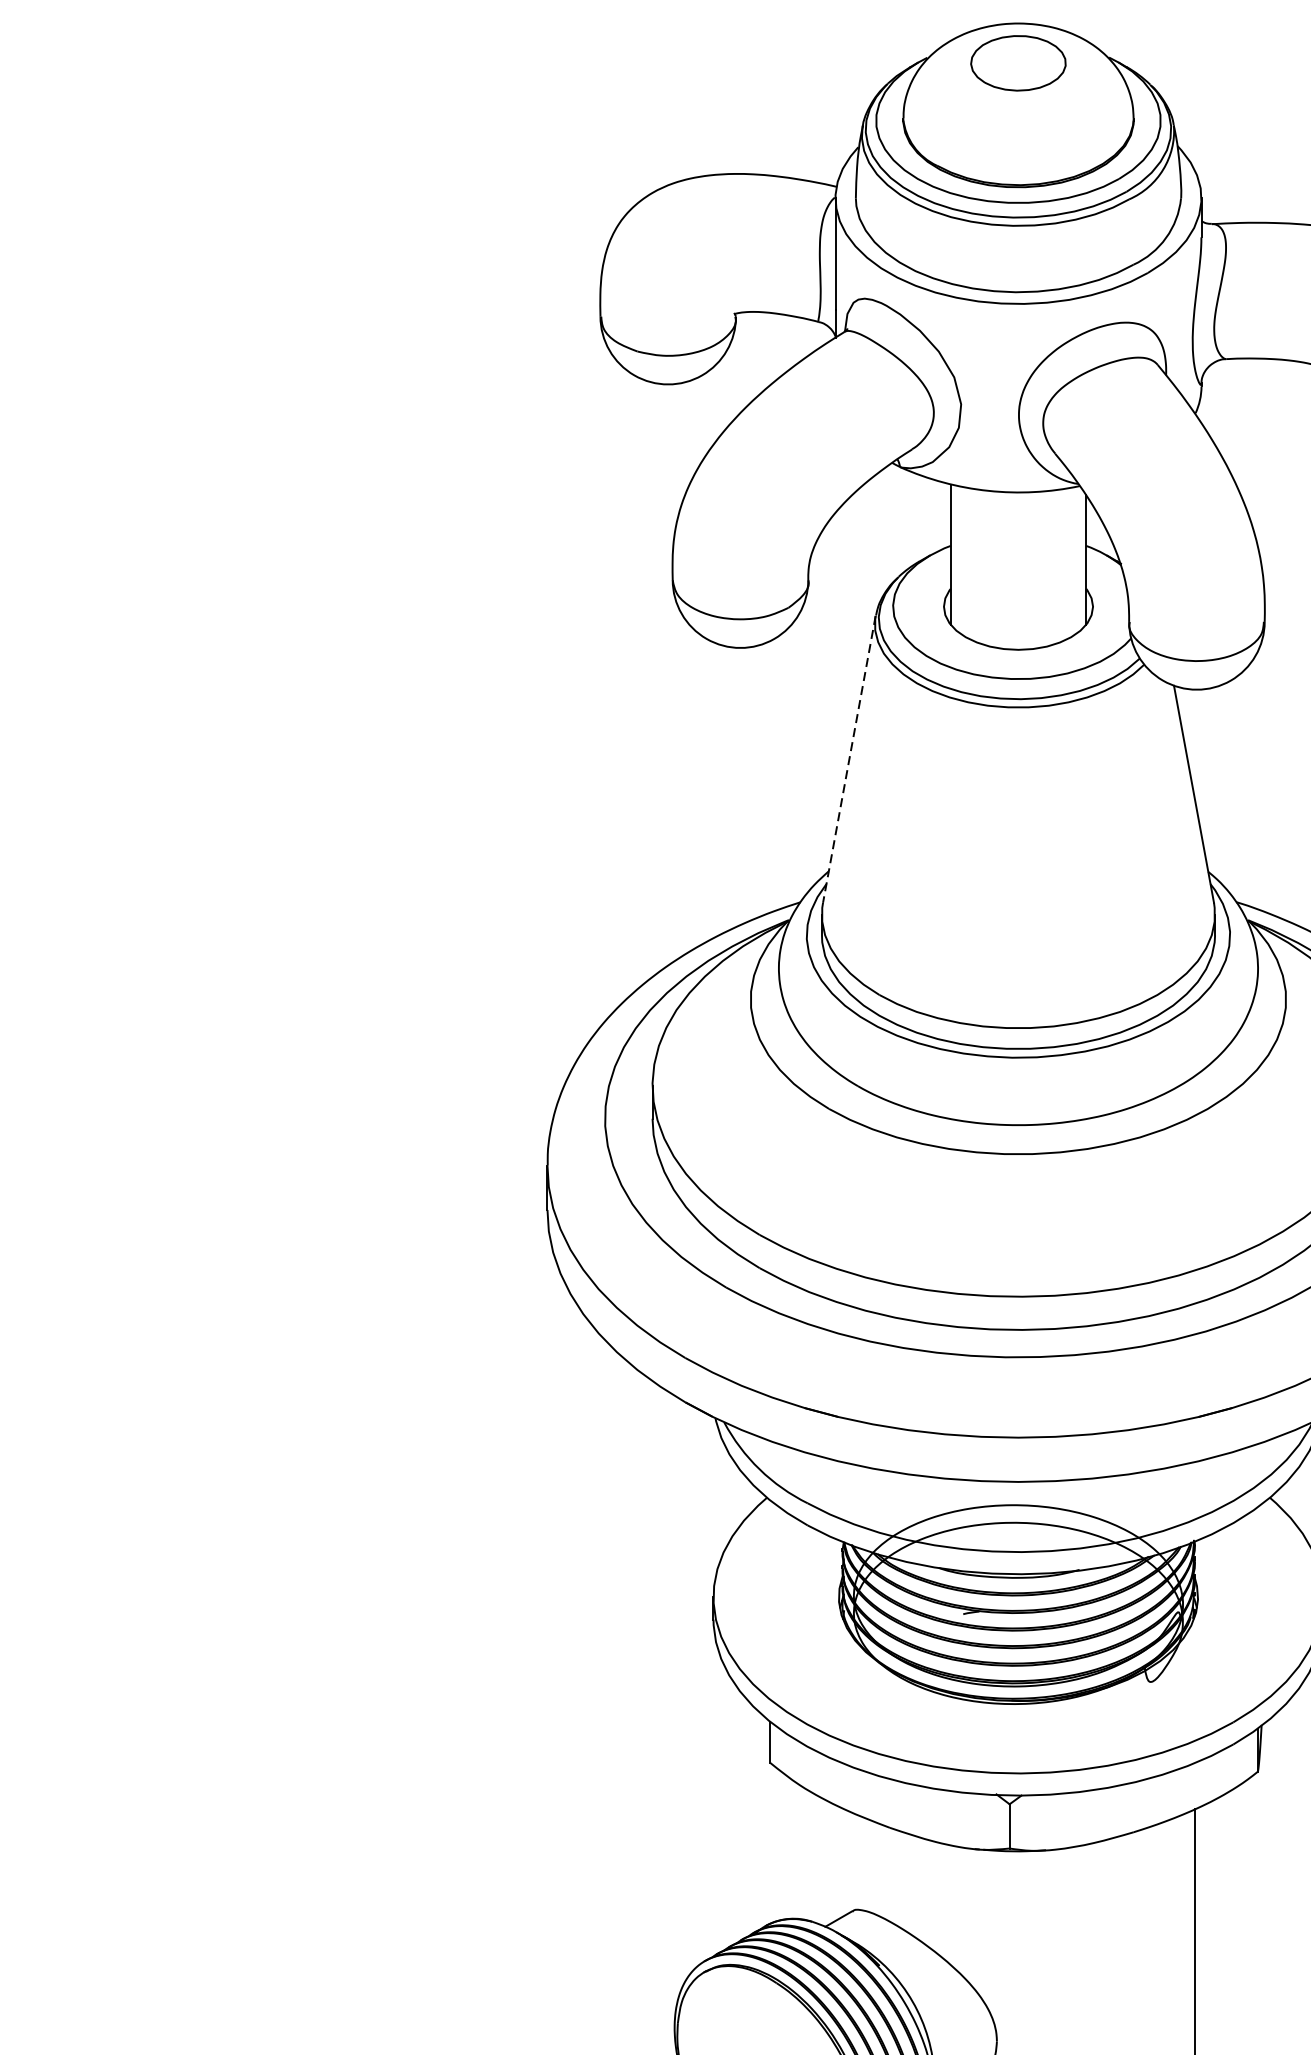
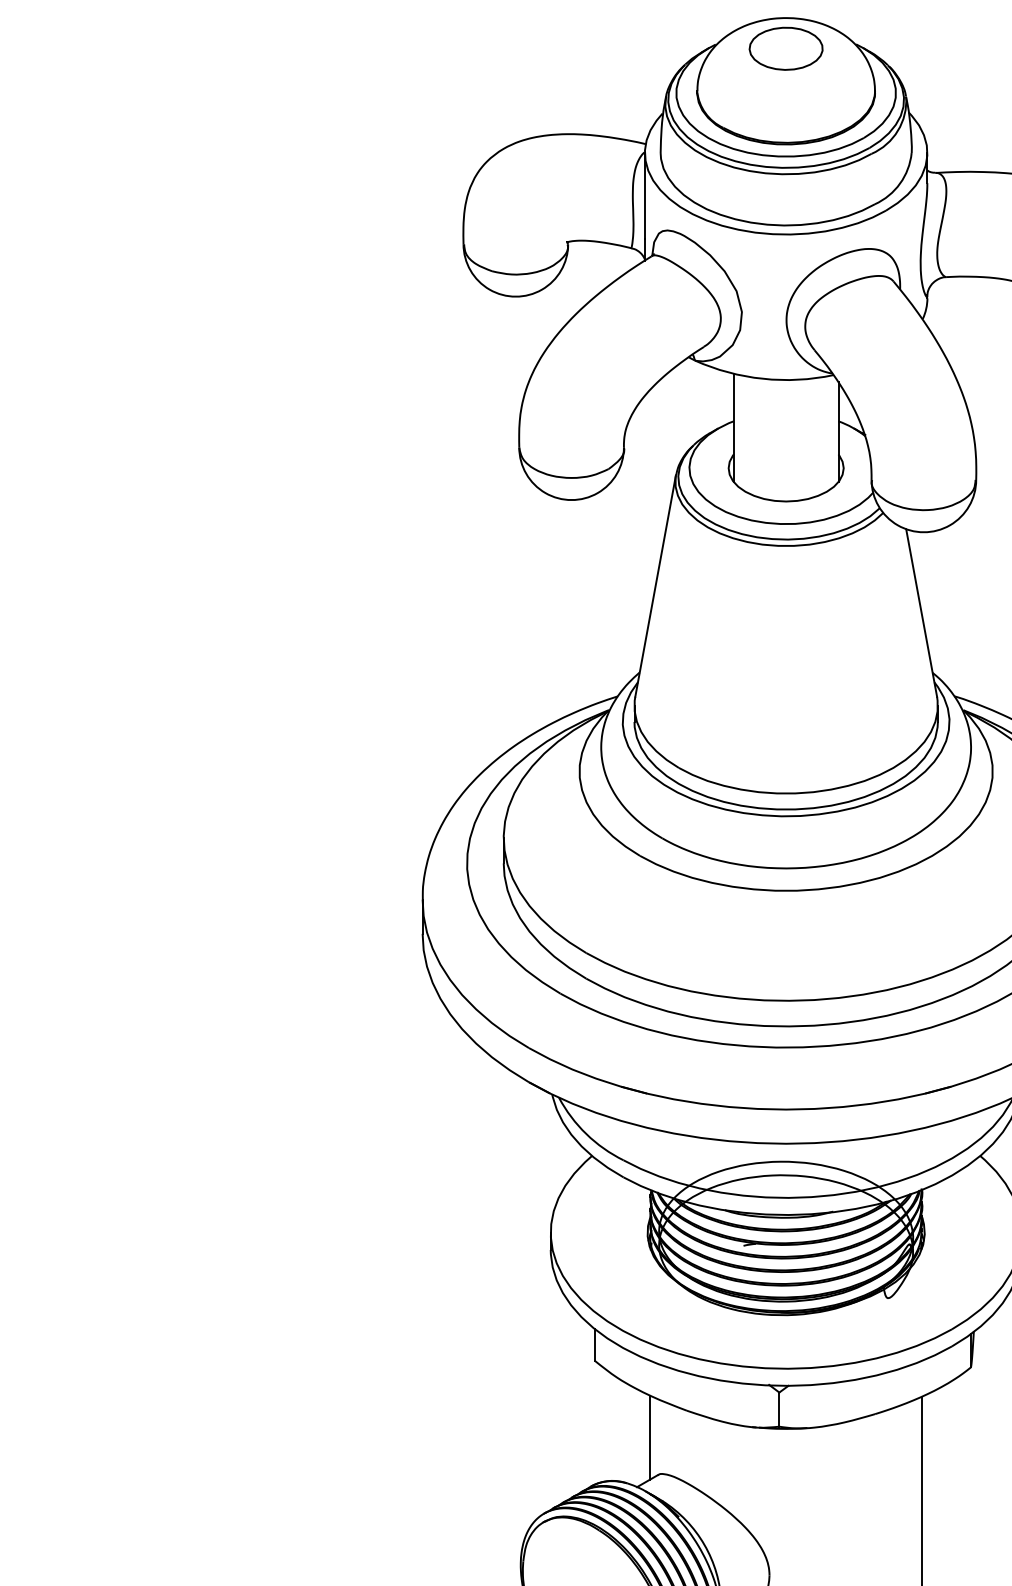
line: (849, 759) -> (655, 586), dashed -> solid
line: (842, 1862) -> (650, 1437), added

